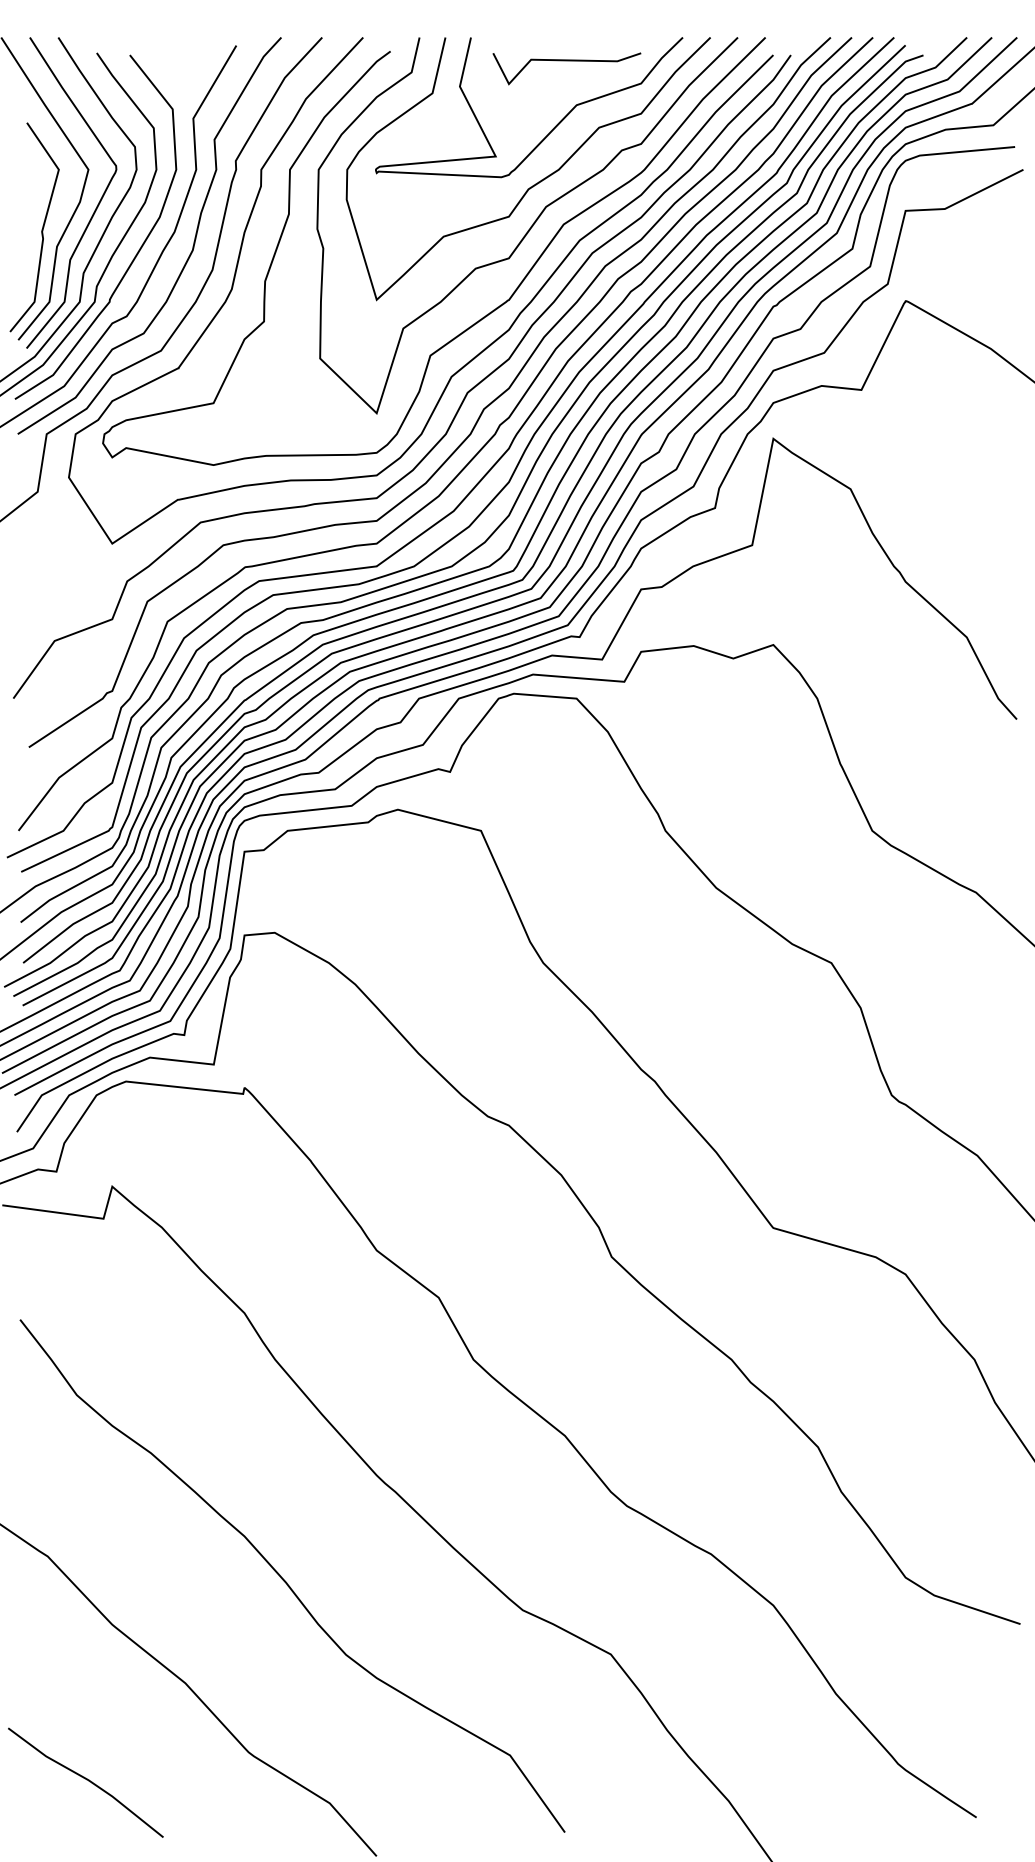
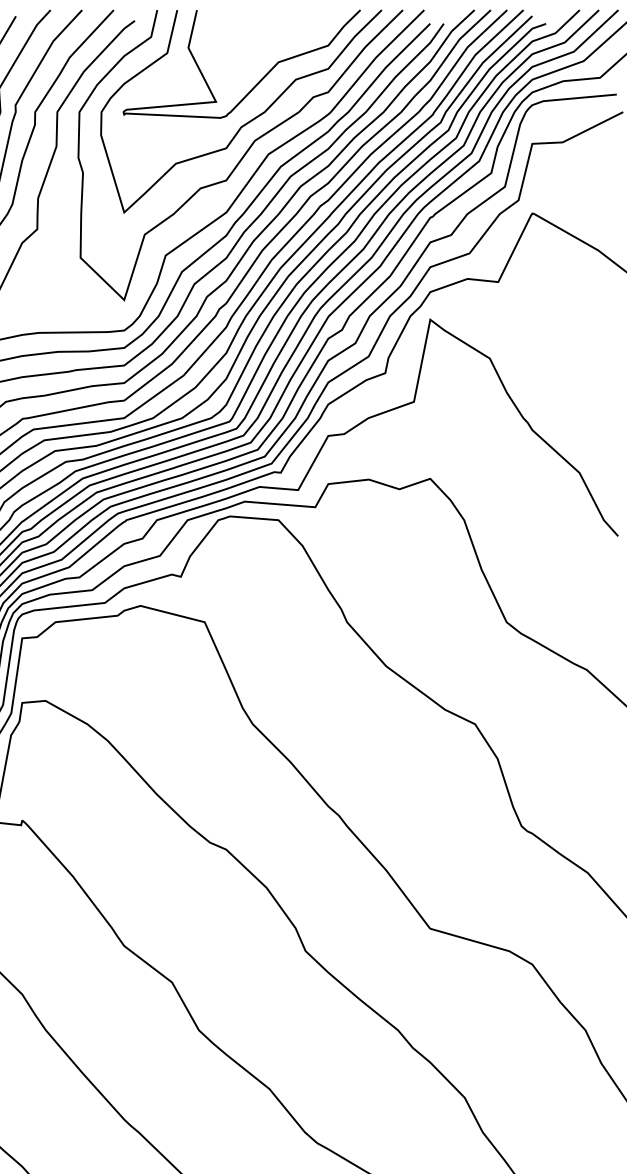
line: (566, 61) -> (270, 28), removed

